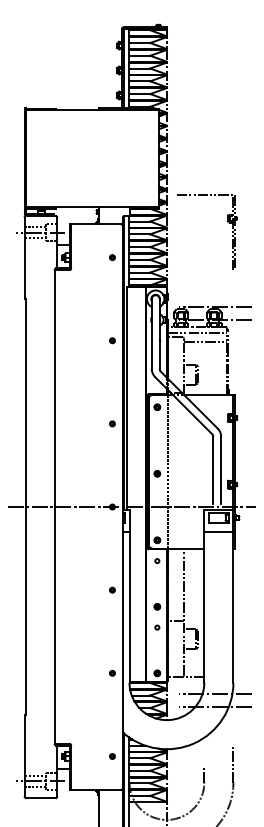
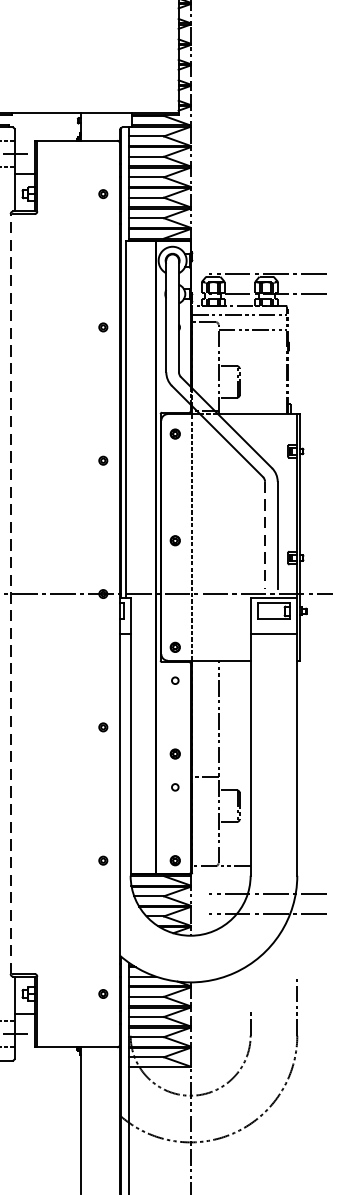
part: (227, 222) -> (287, 137), removed
line: (213, 470) -> (265, 535), solid -> dashed
line: (54, 507) -> (10, 594), solid -> dashed

